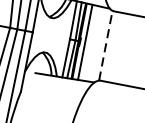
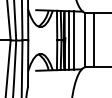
line: (90, 43) -> (73, 40), added
line: (106, 45) -> (85, 39), dashed -> solid
line: (117, 48) -> (94, 40), added

